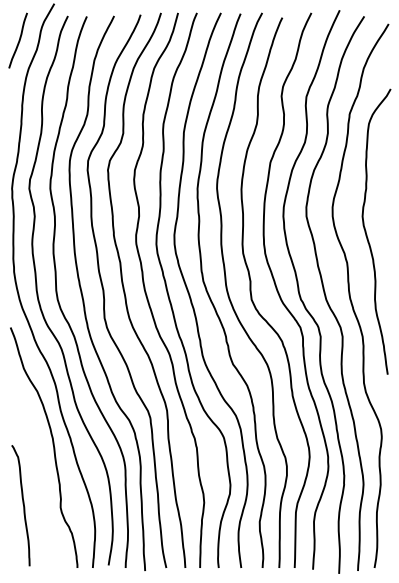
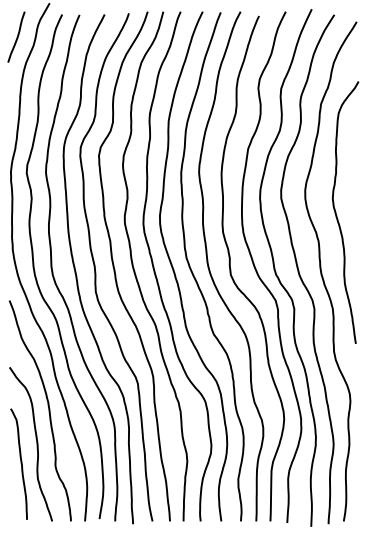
curve: (39, 484) -> (36, 444), added

